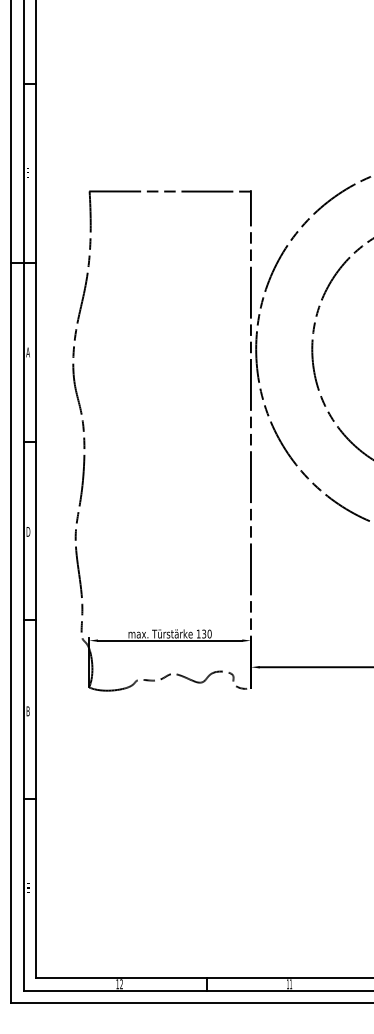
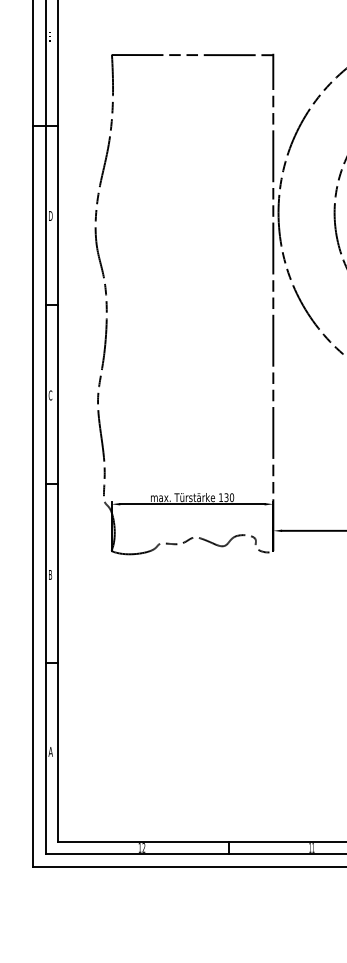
text: (28, 352) -> (50, 216), A -> D
text: (28, 531) -> (50, 395), D -> C
text: (28, 888) -> (50, 752), E -> A

